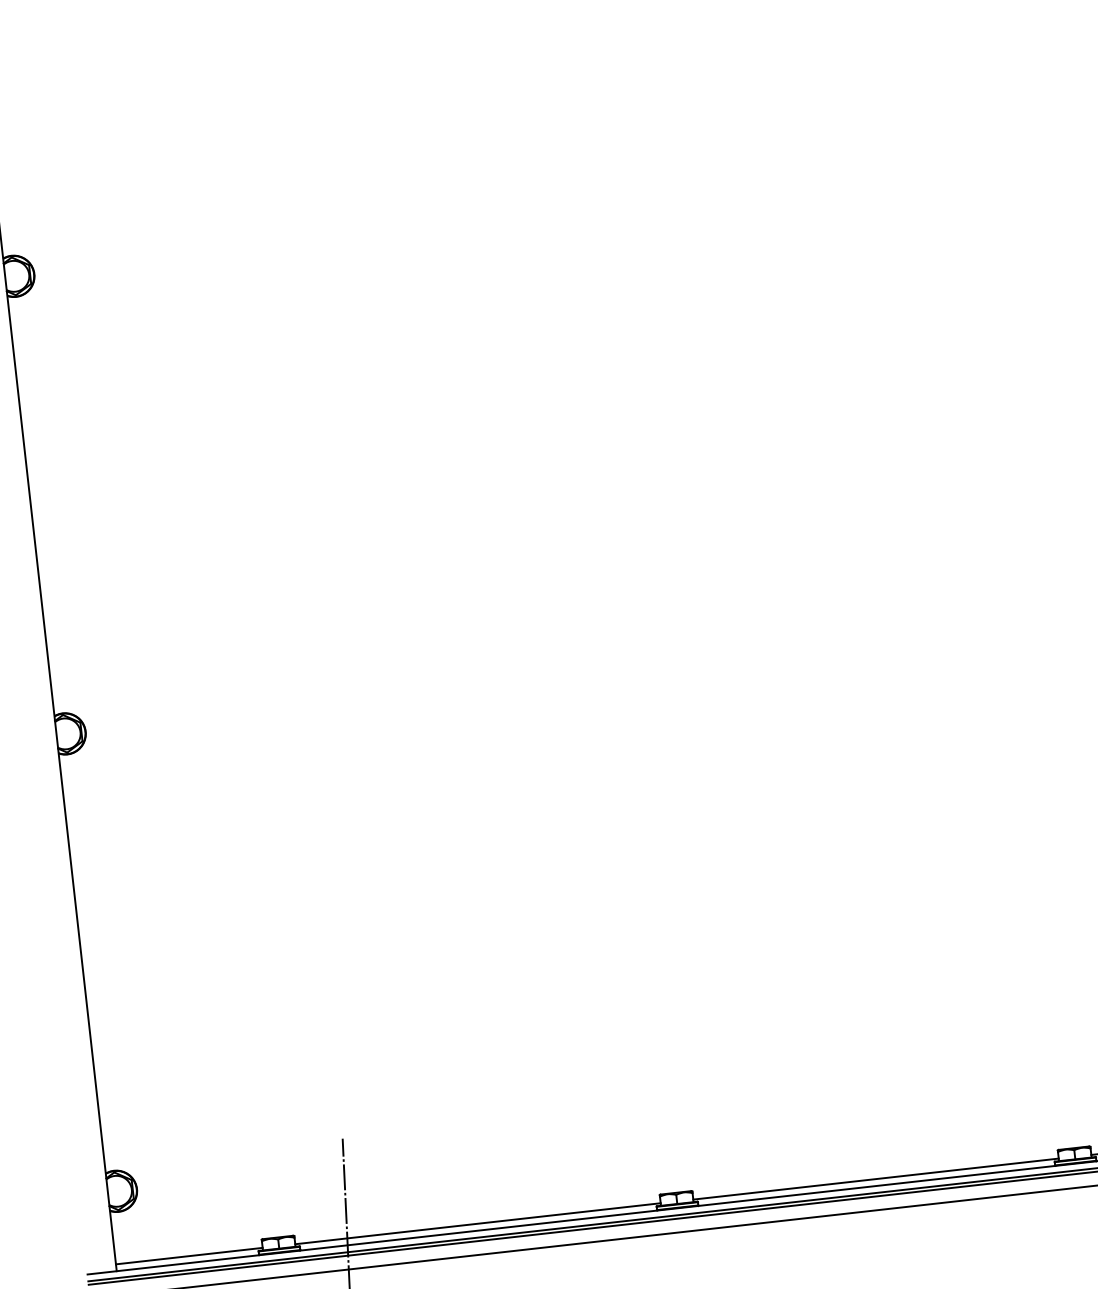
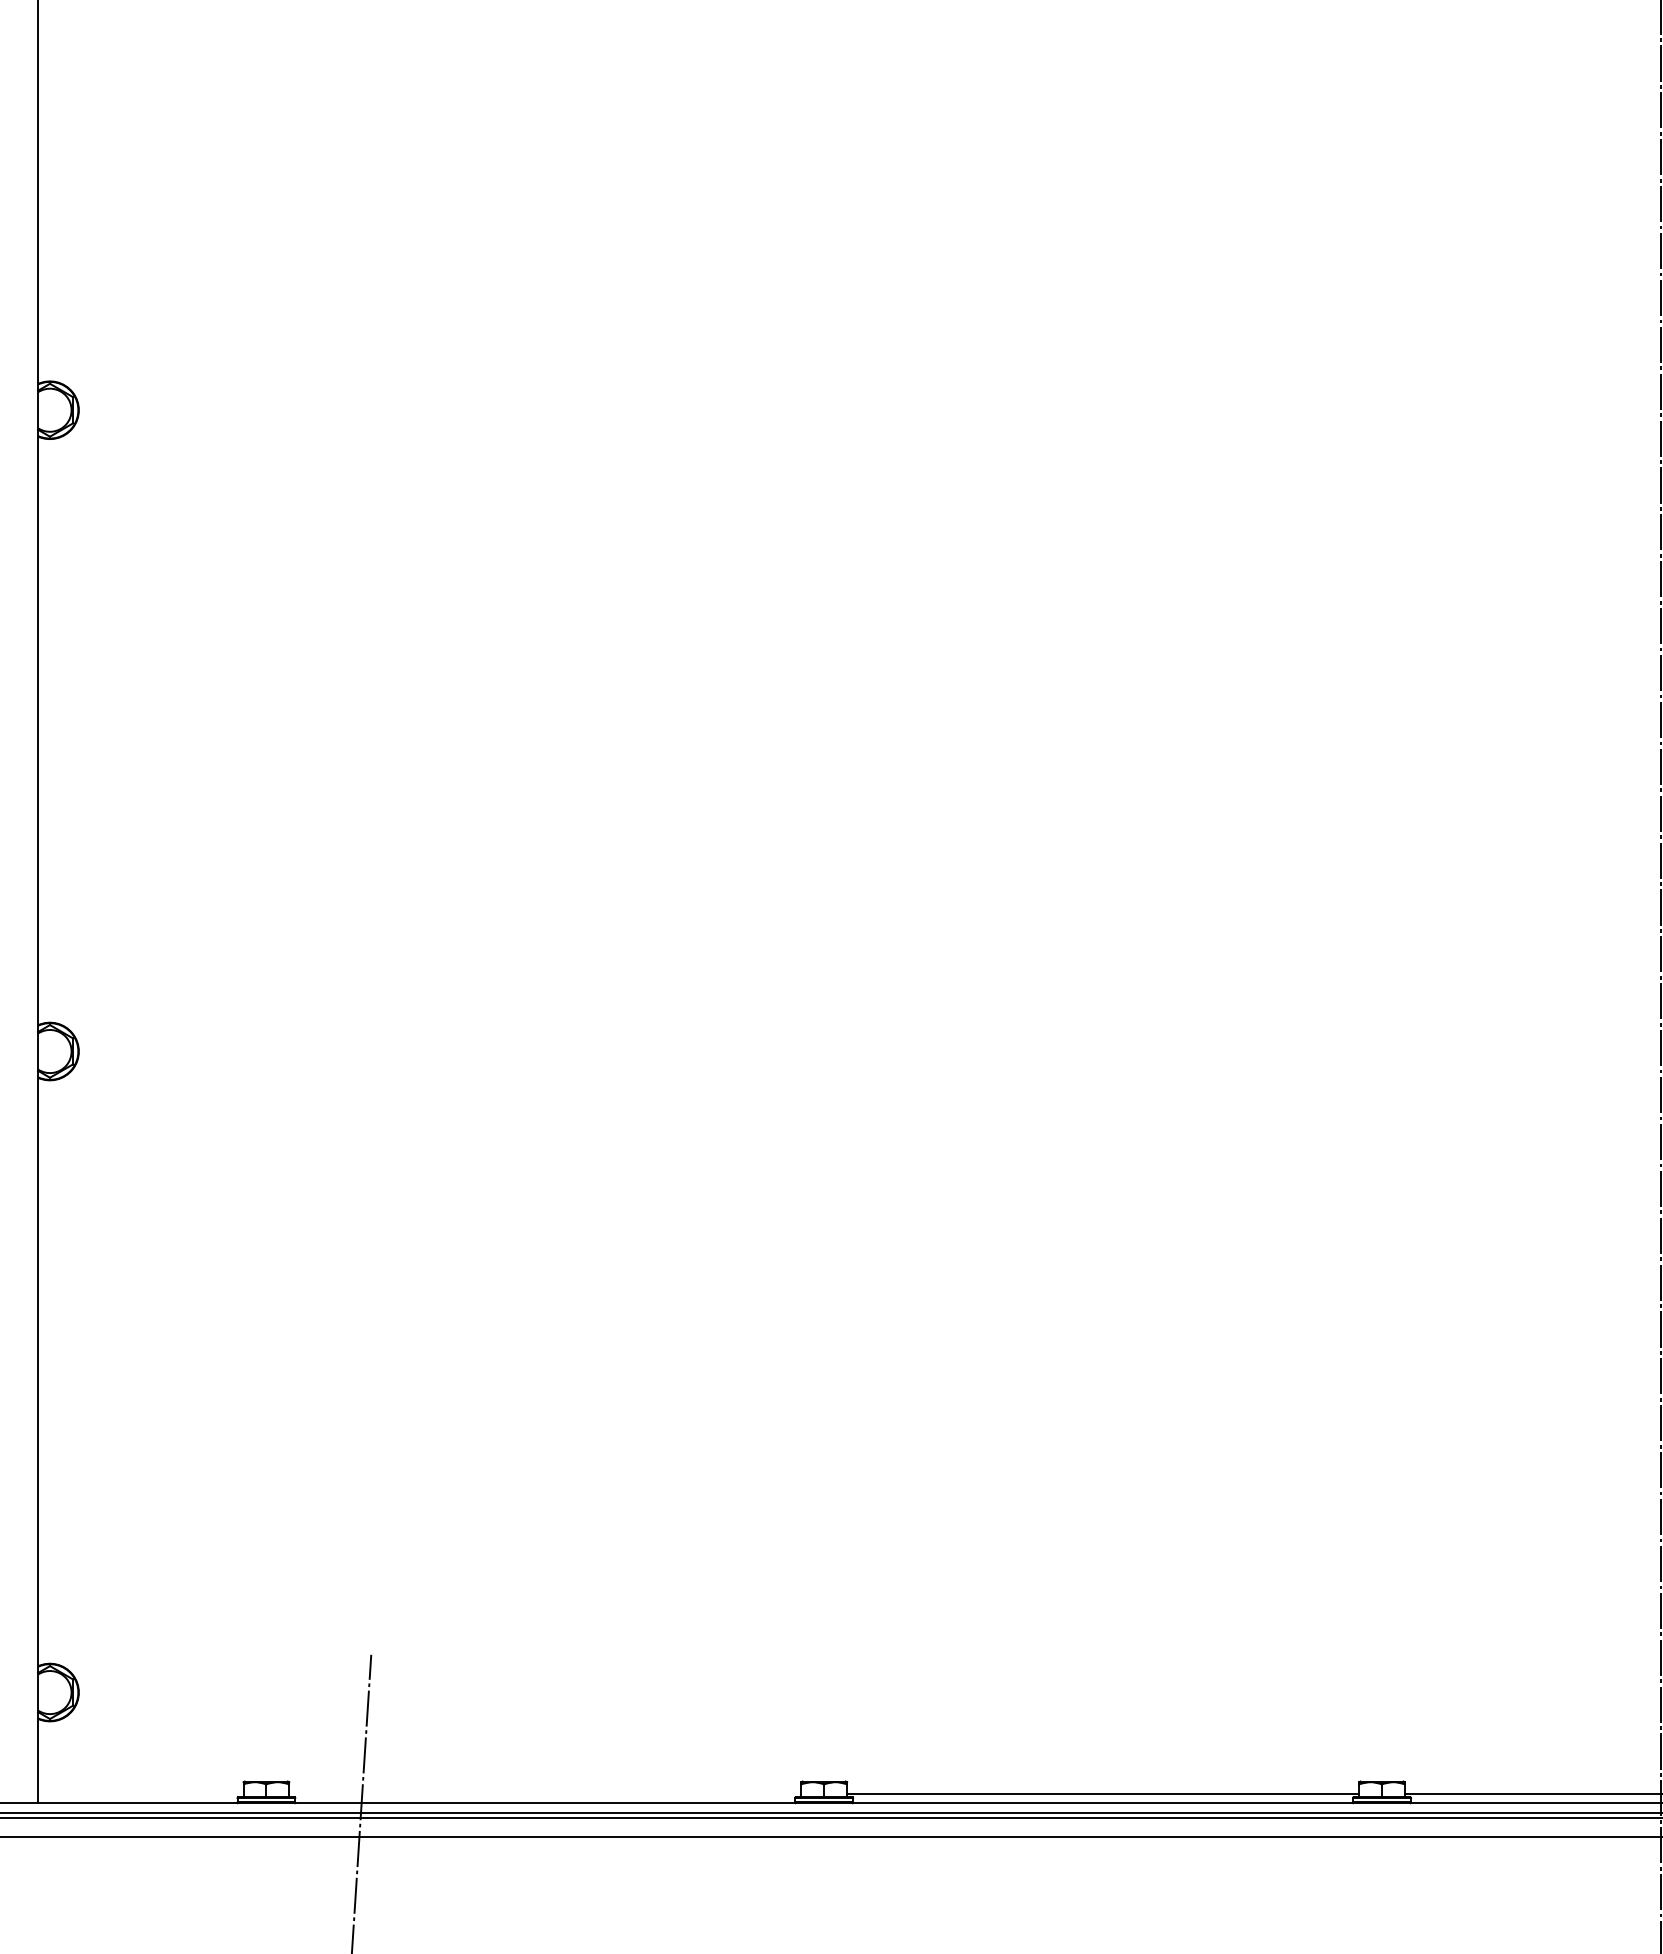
line: (478, 1223) -> (545, 1793), removed
line: (189, 1256) -> (140, 1793), removed

